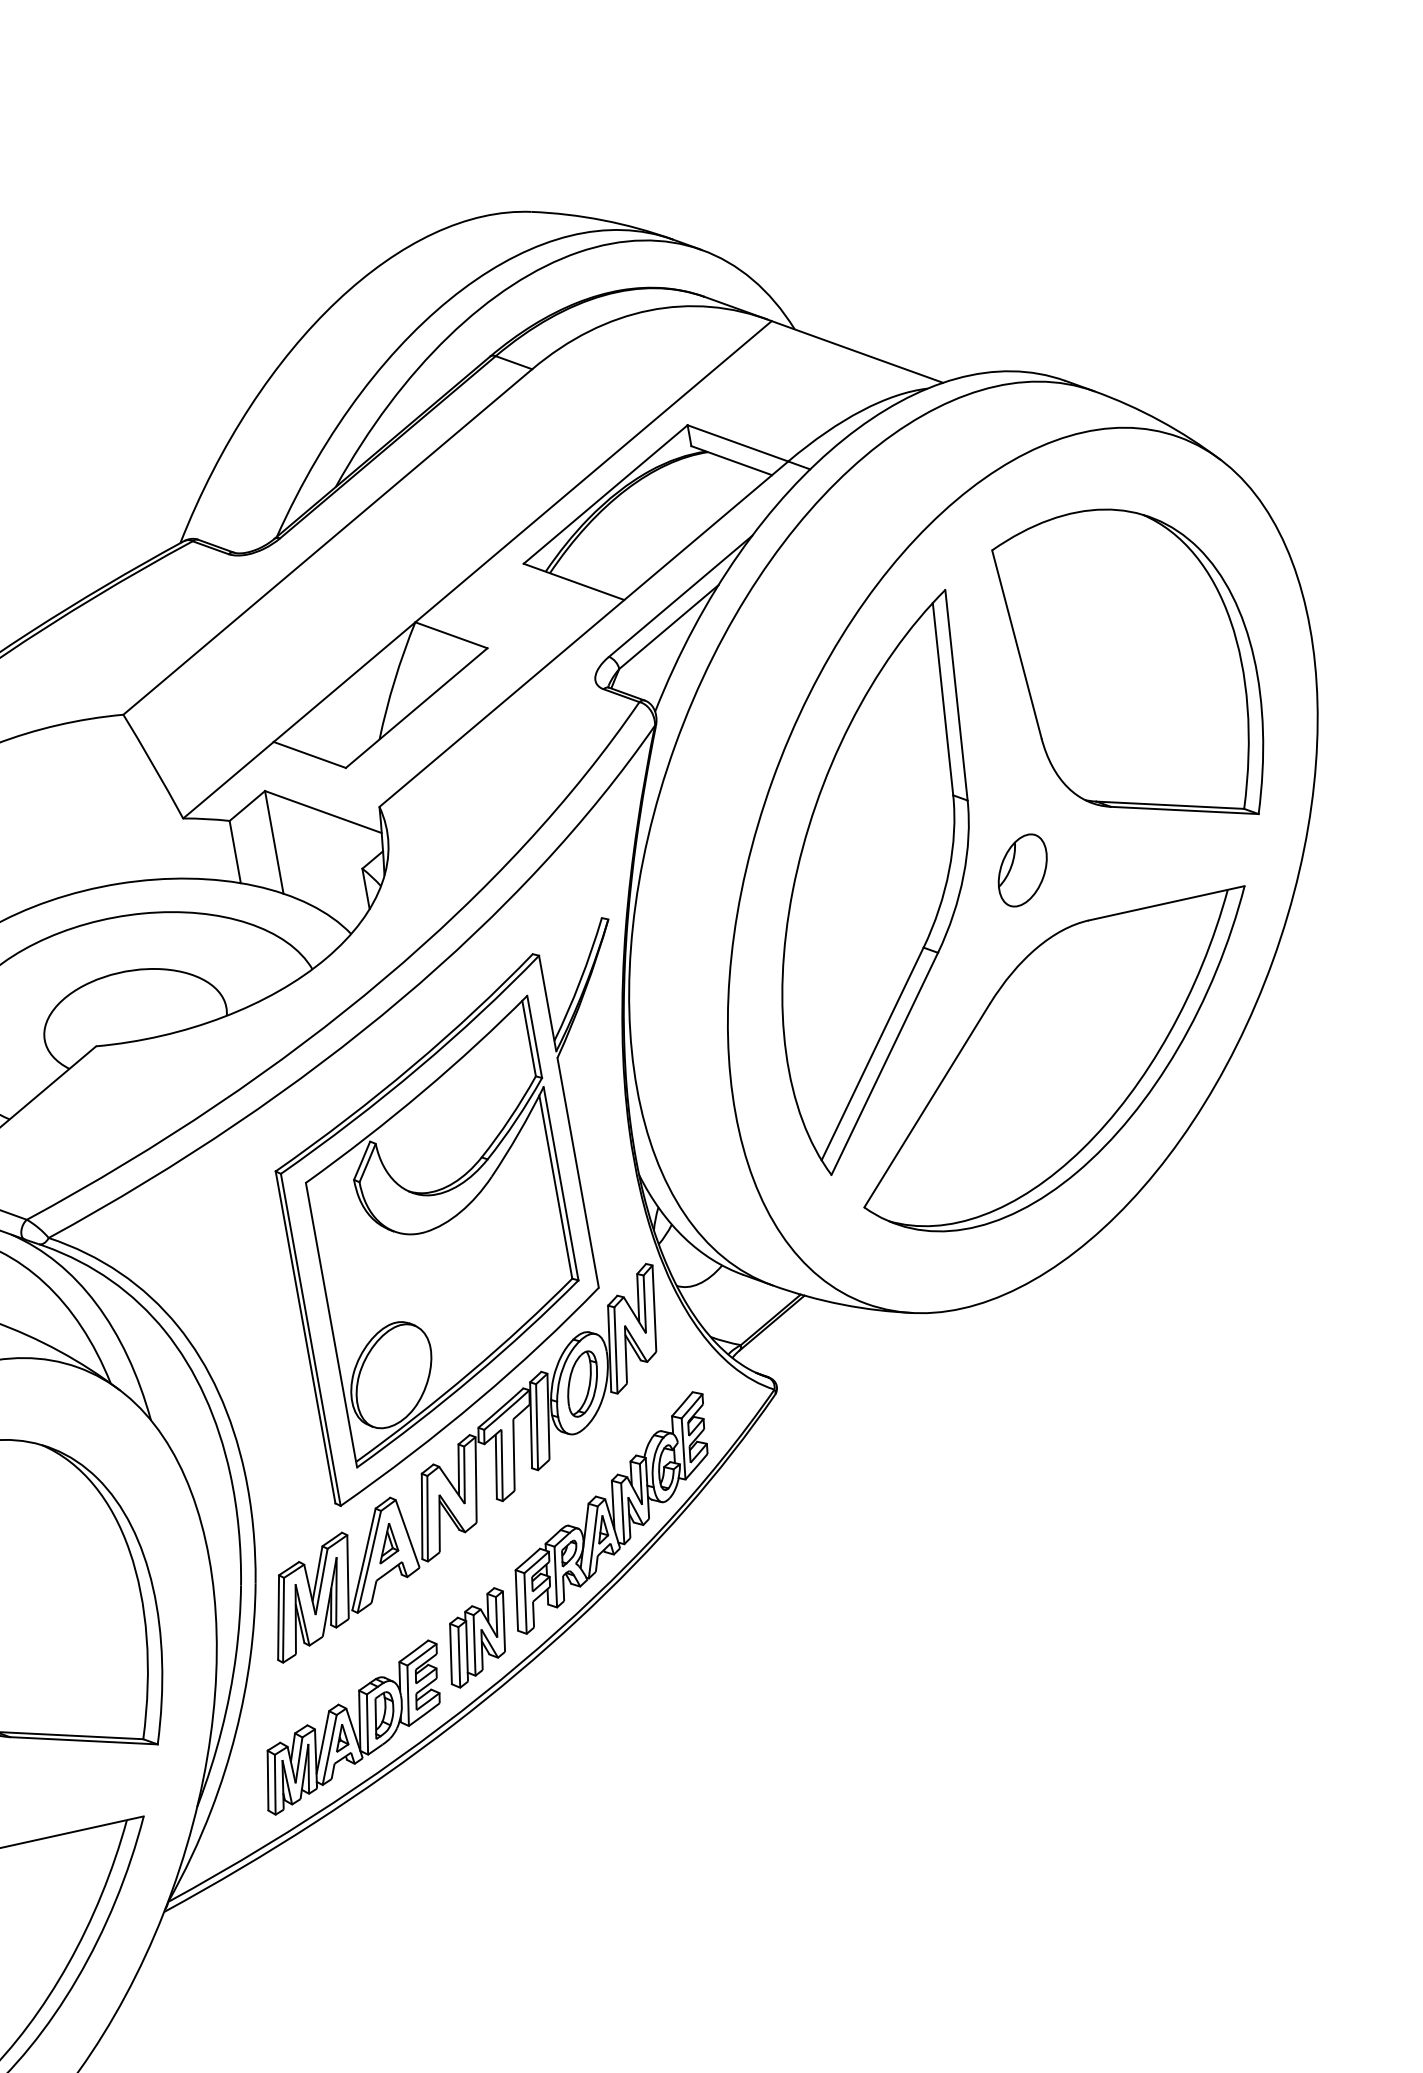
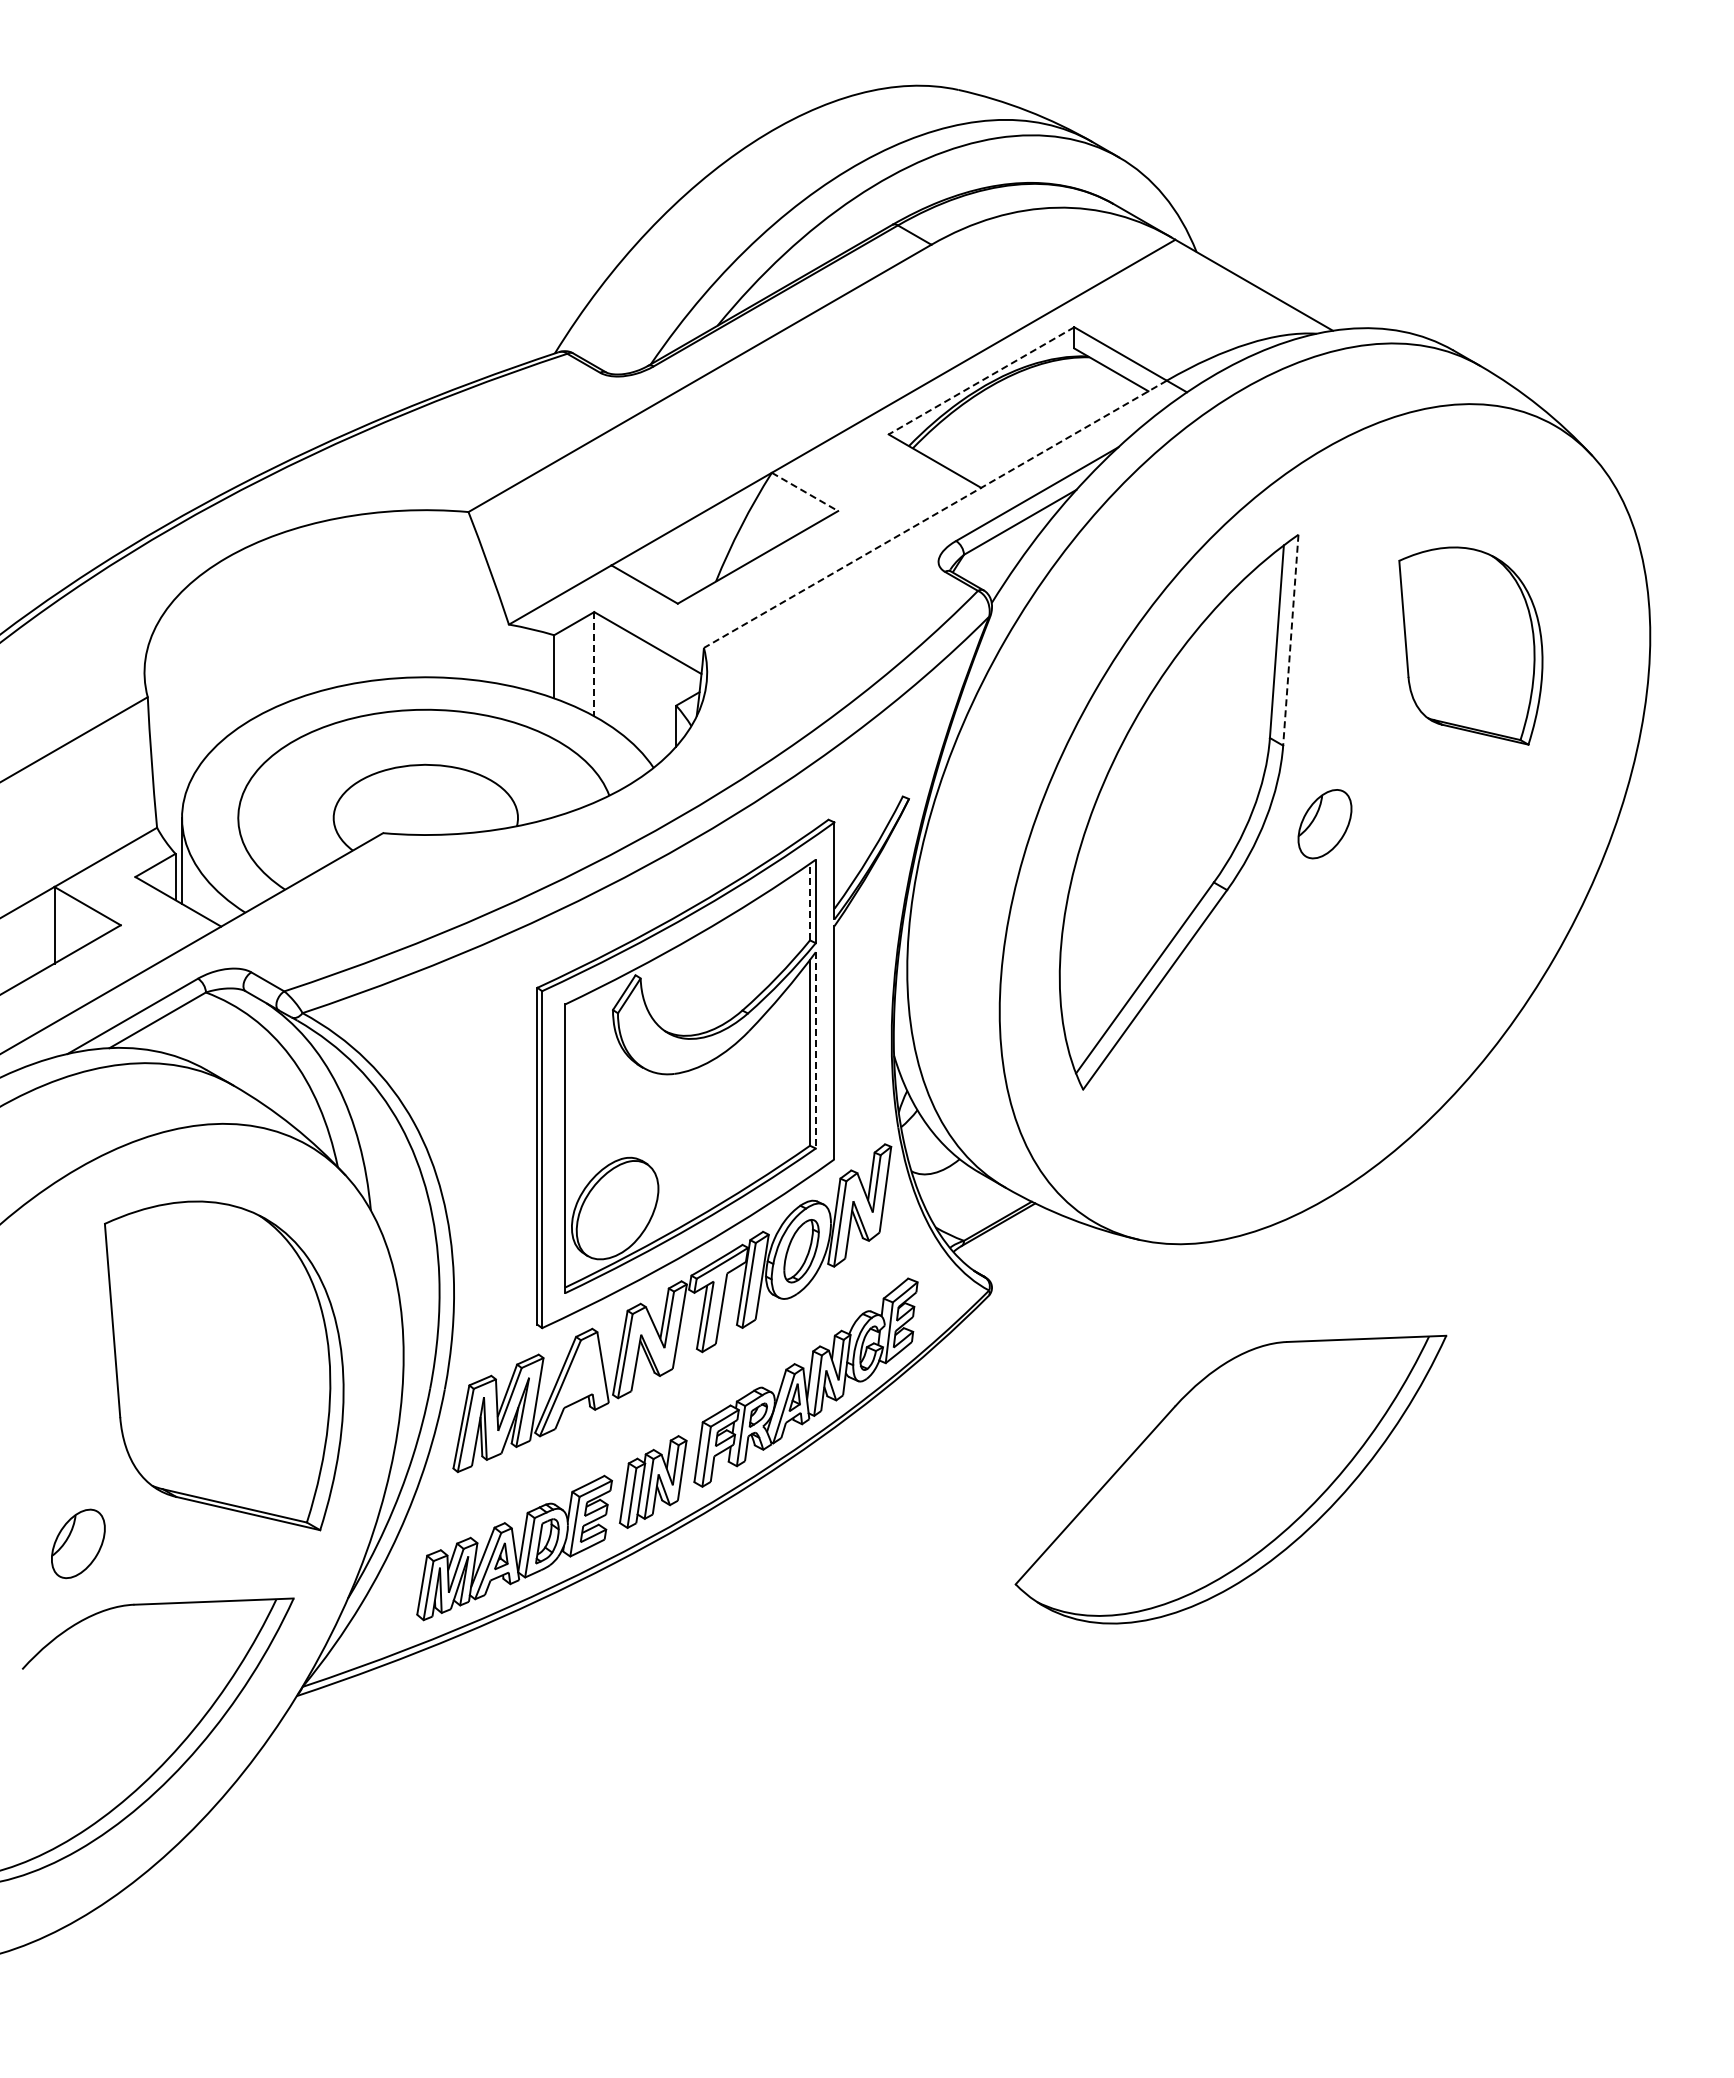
line: (605, 495) -> (981, 381), solid -> dashed
line: (583, 634) -> (934, 514), solid -> dashed
line: (452, 635) -> (805, 492), solid -> dashed
part: (1134, 668) -> (1470, 645), size x0.6
line: (956, 695) -> (1290, 640), solid -> dashed
line: (274, 842) -> (594, 664), solid -> dashed
line: (529, 1037) -> (810, 901), solid -> dashed
part: (1057, 1066) -> (1230, 1479), moved
line: (560, 1183) -> (815, 1050), solid -> dashed
part: (386, 1542) -> (580, 1372), removed

